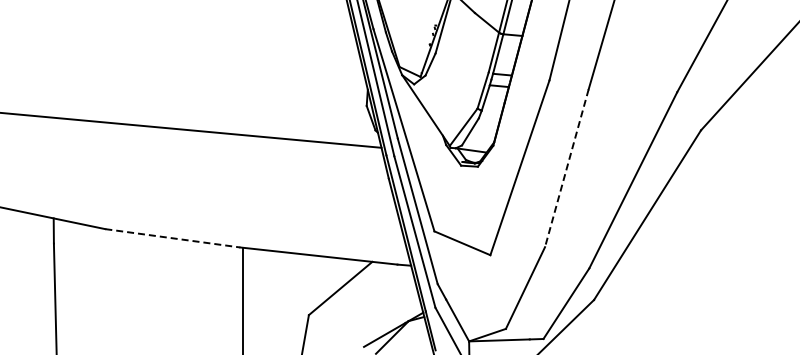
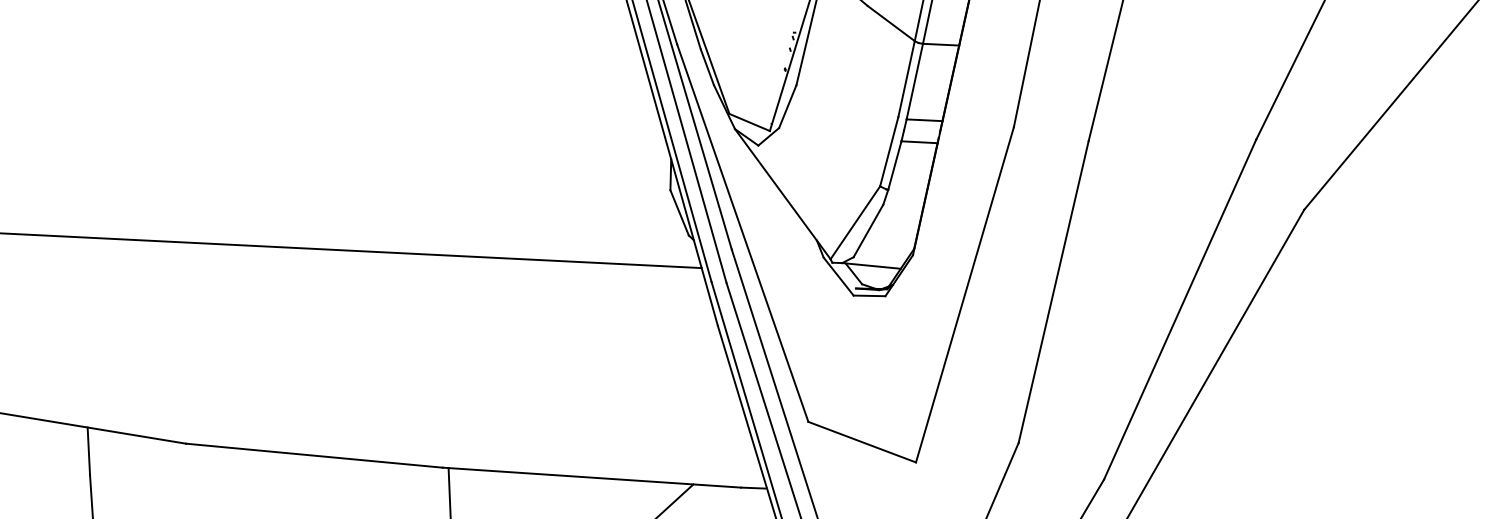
line: (566, 168) -> (1052, 292), dashed -> solid
line: (173, 238) -> (315, 455), dashed -> solid

